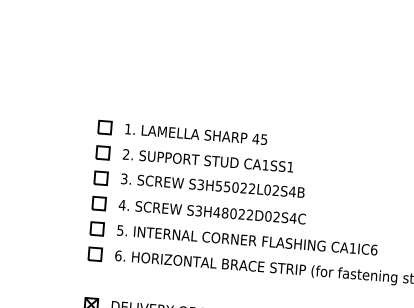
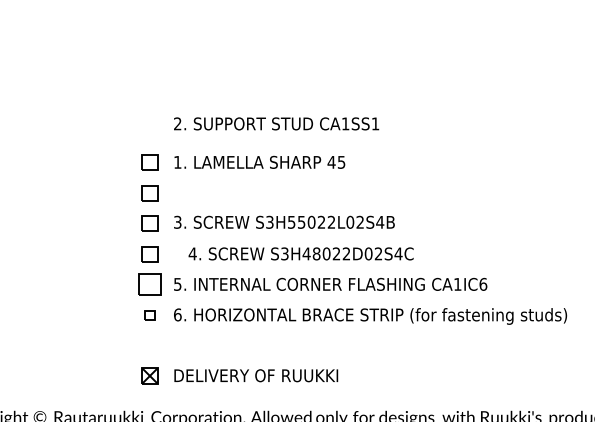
text: (208, 160) -> (276, 123), moved
text: (211, 211) -> (300, 253), moved
part: (96, 228) -> (149, 284), size x1.4
part: (94, 254) -> (149, 315), size x0.6

